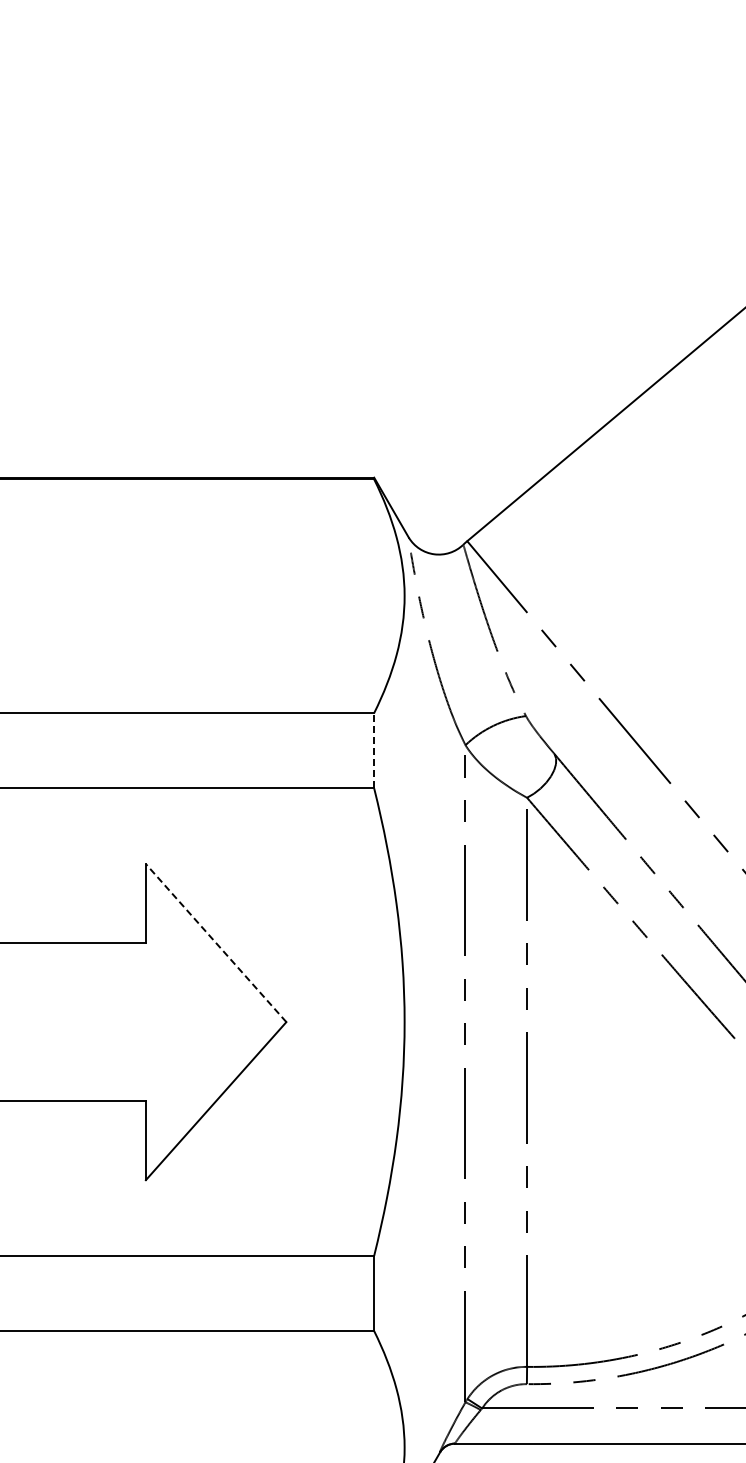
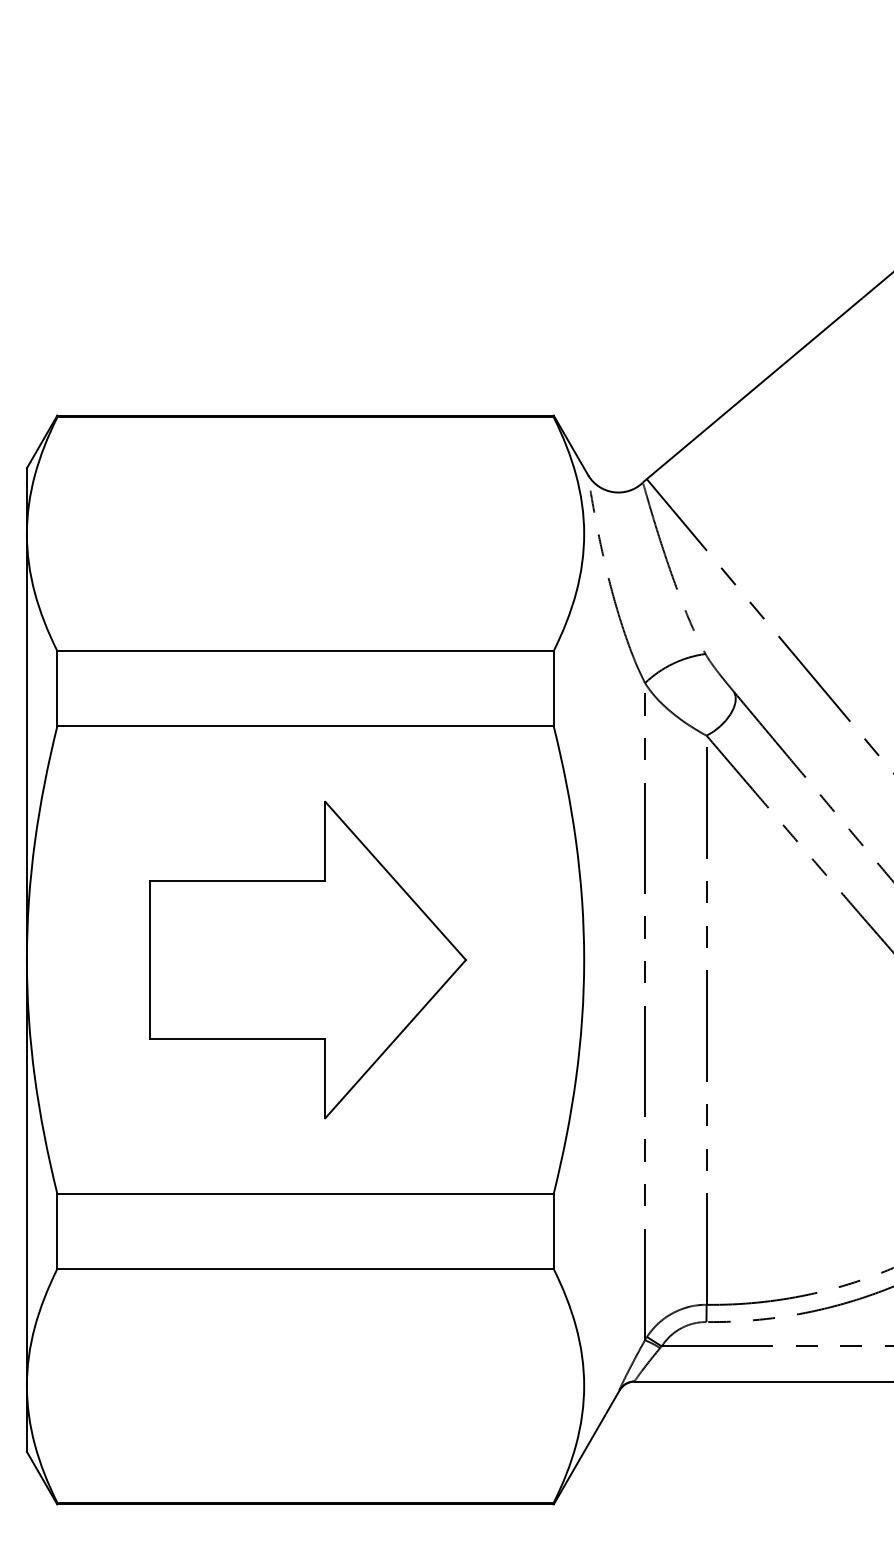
line: (373, 750) -> (553, 688), dashed -> solid
line: (215, 943) -> (395, 881), dashed -> solid

